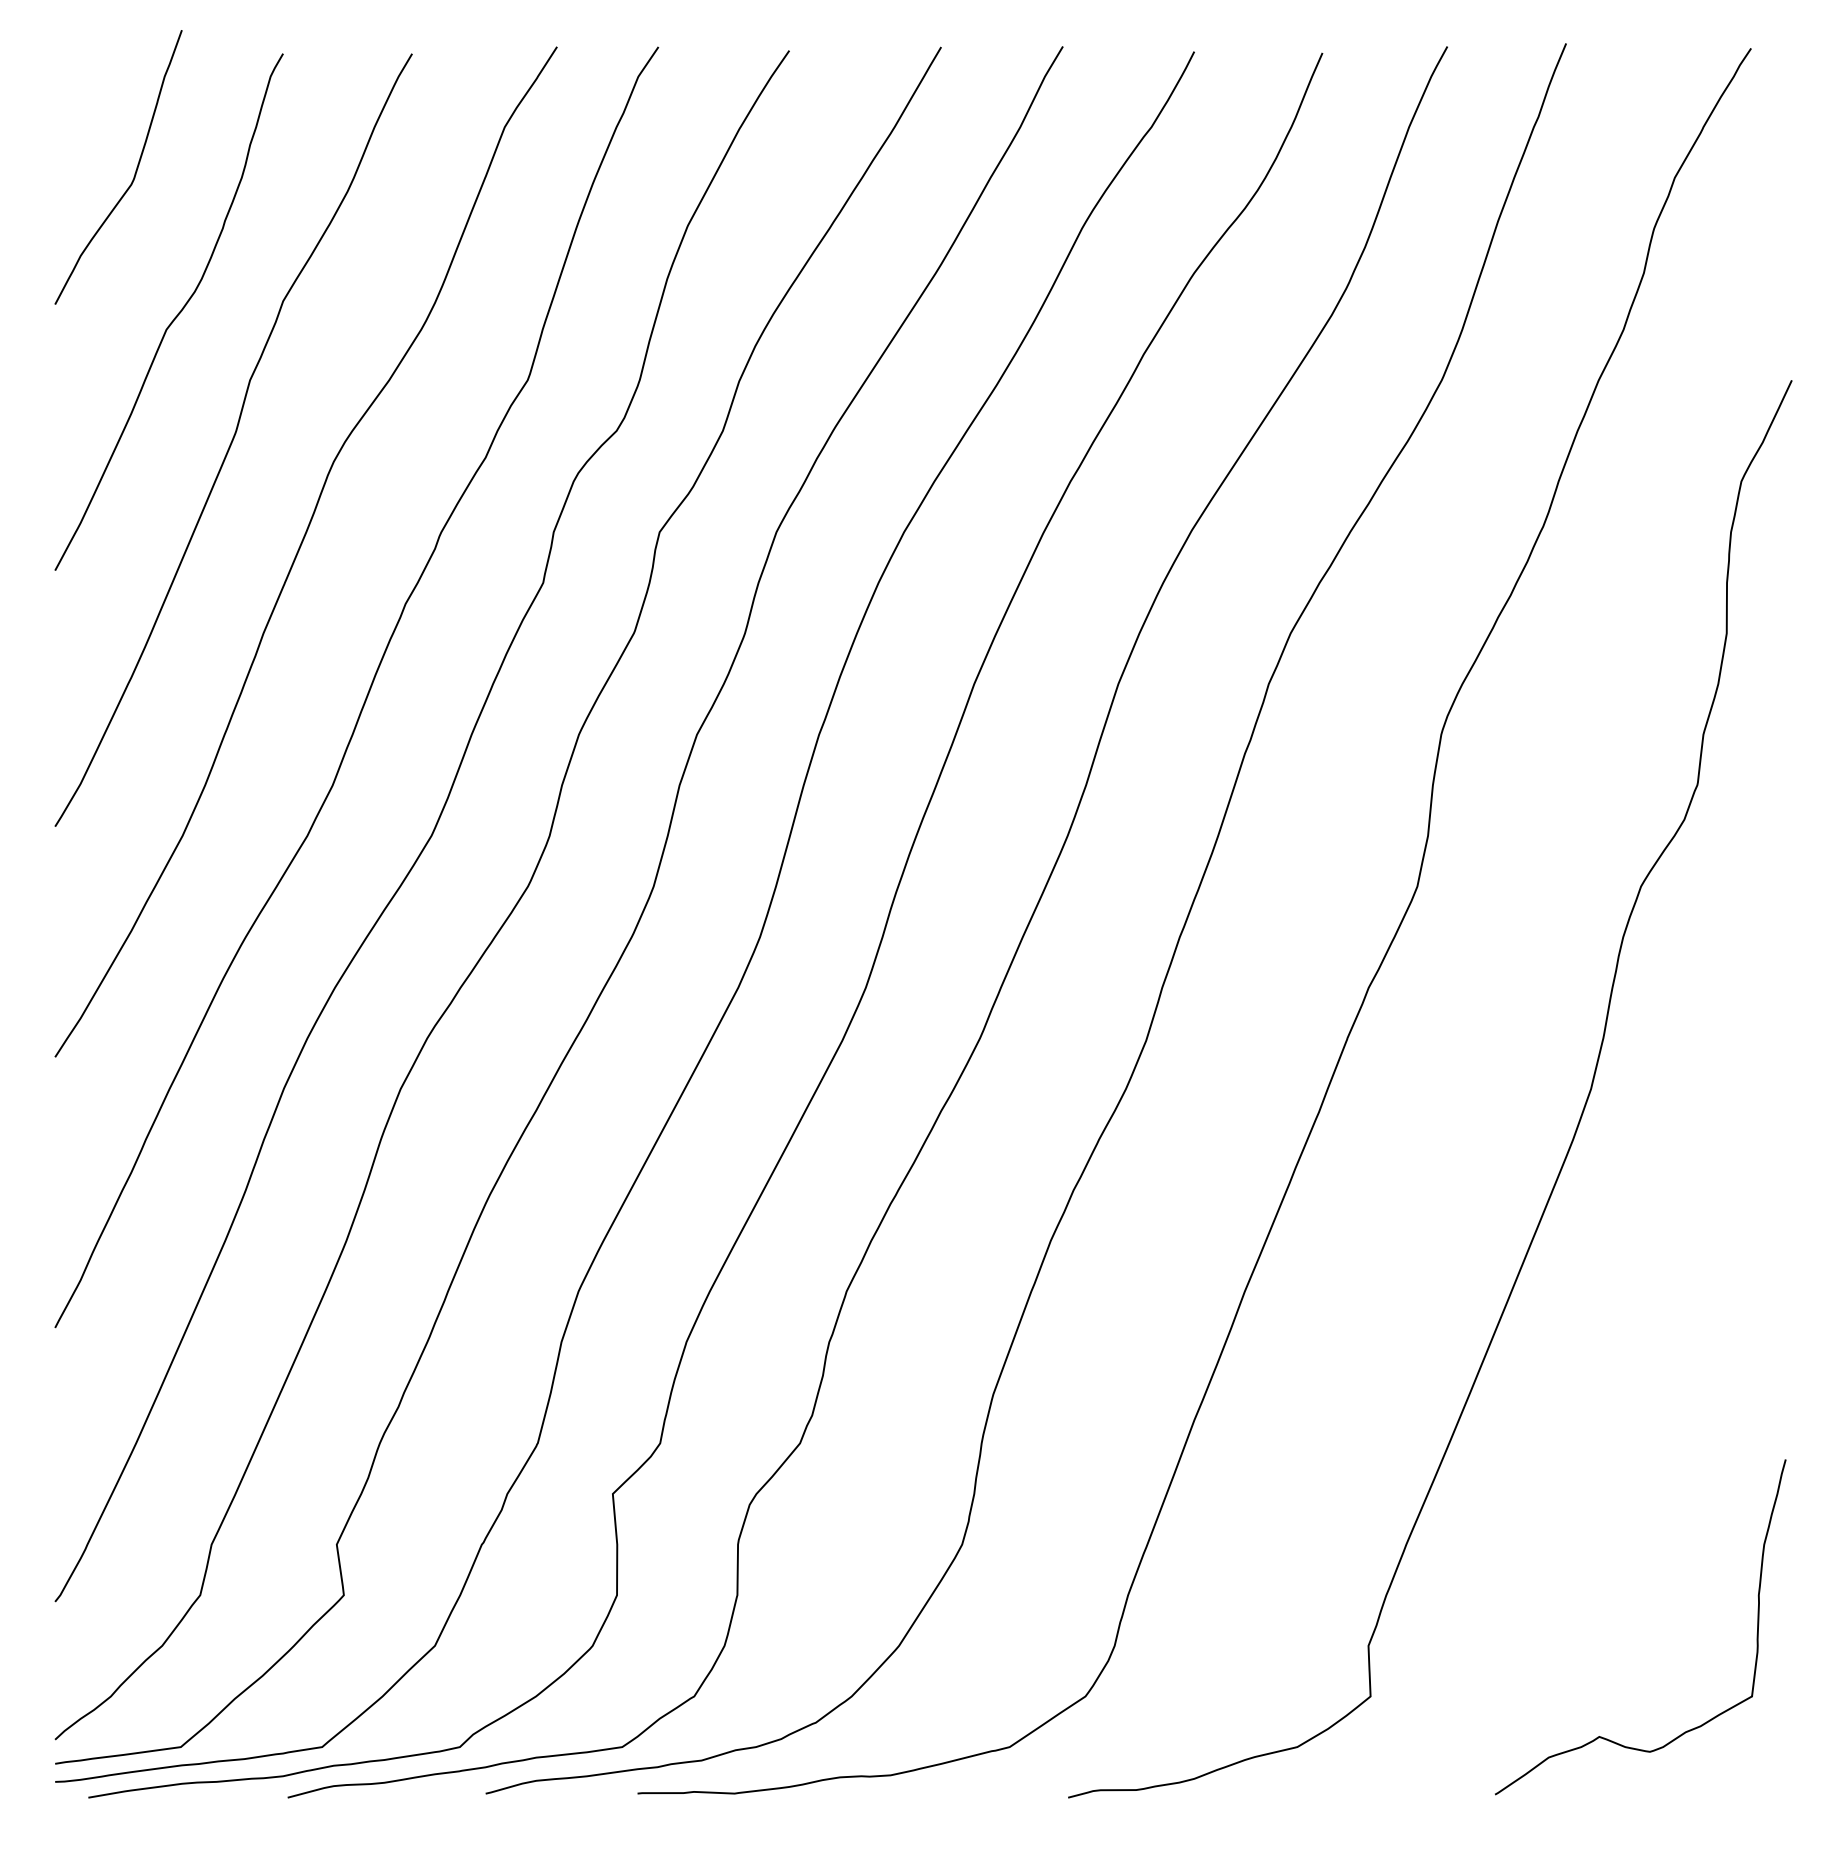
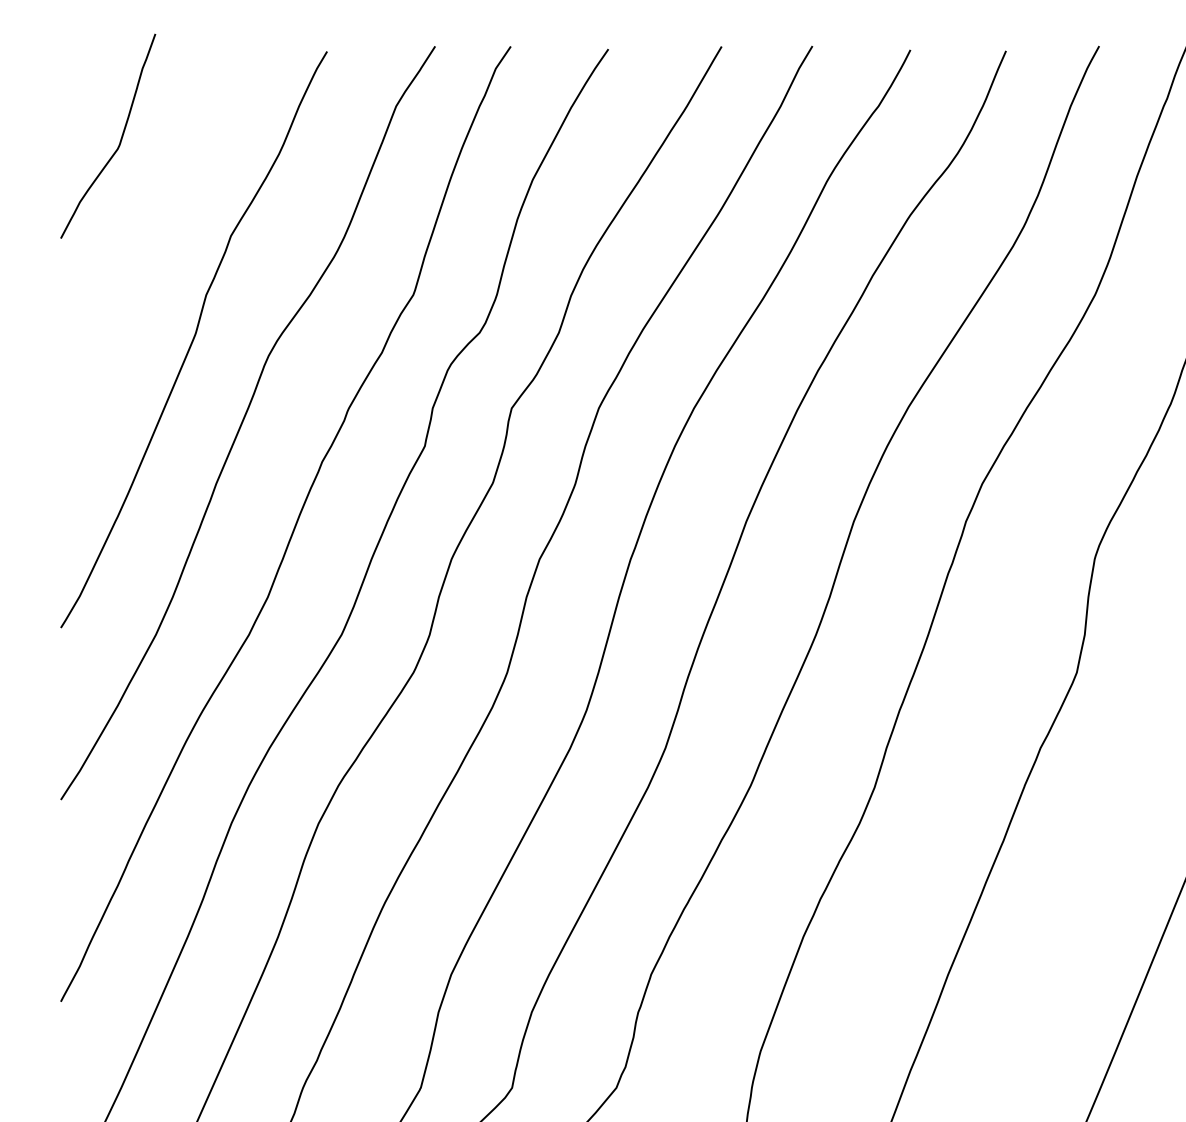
curve: (174, 317) -> (149, 248), removed

